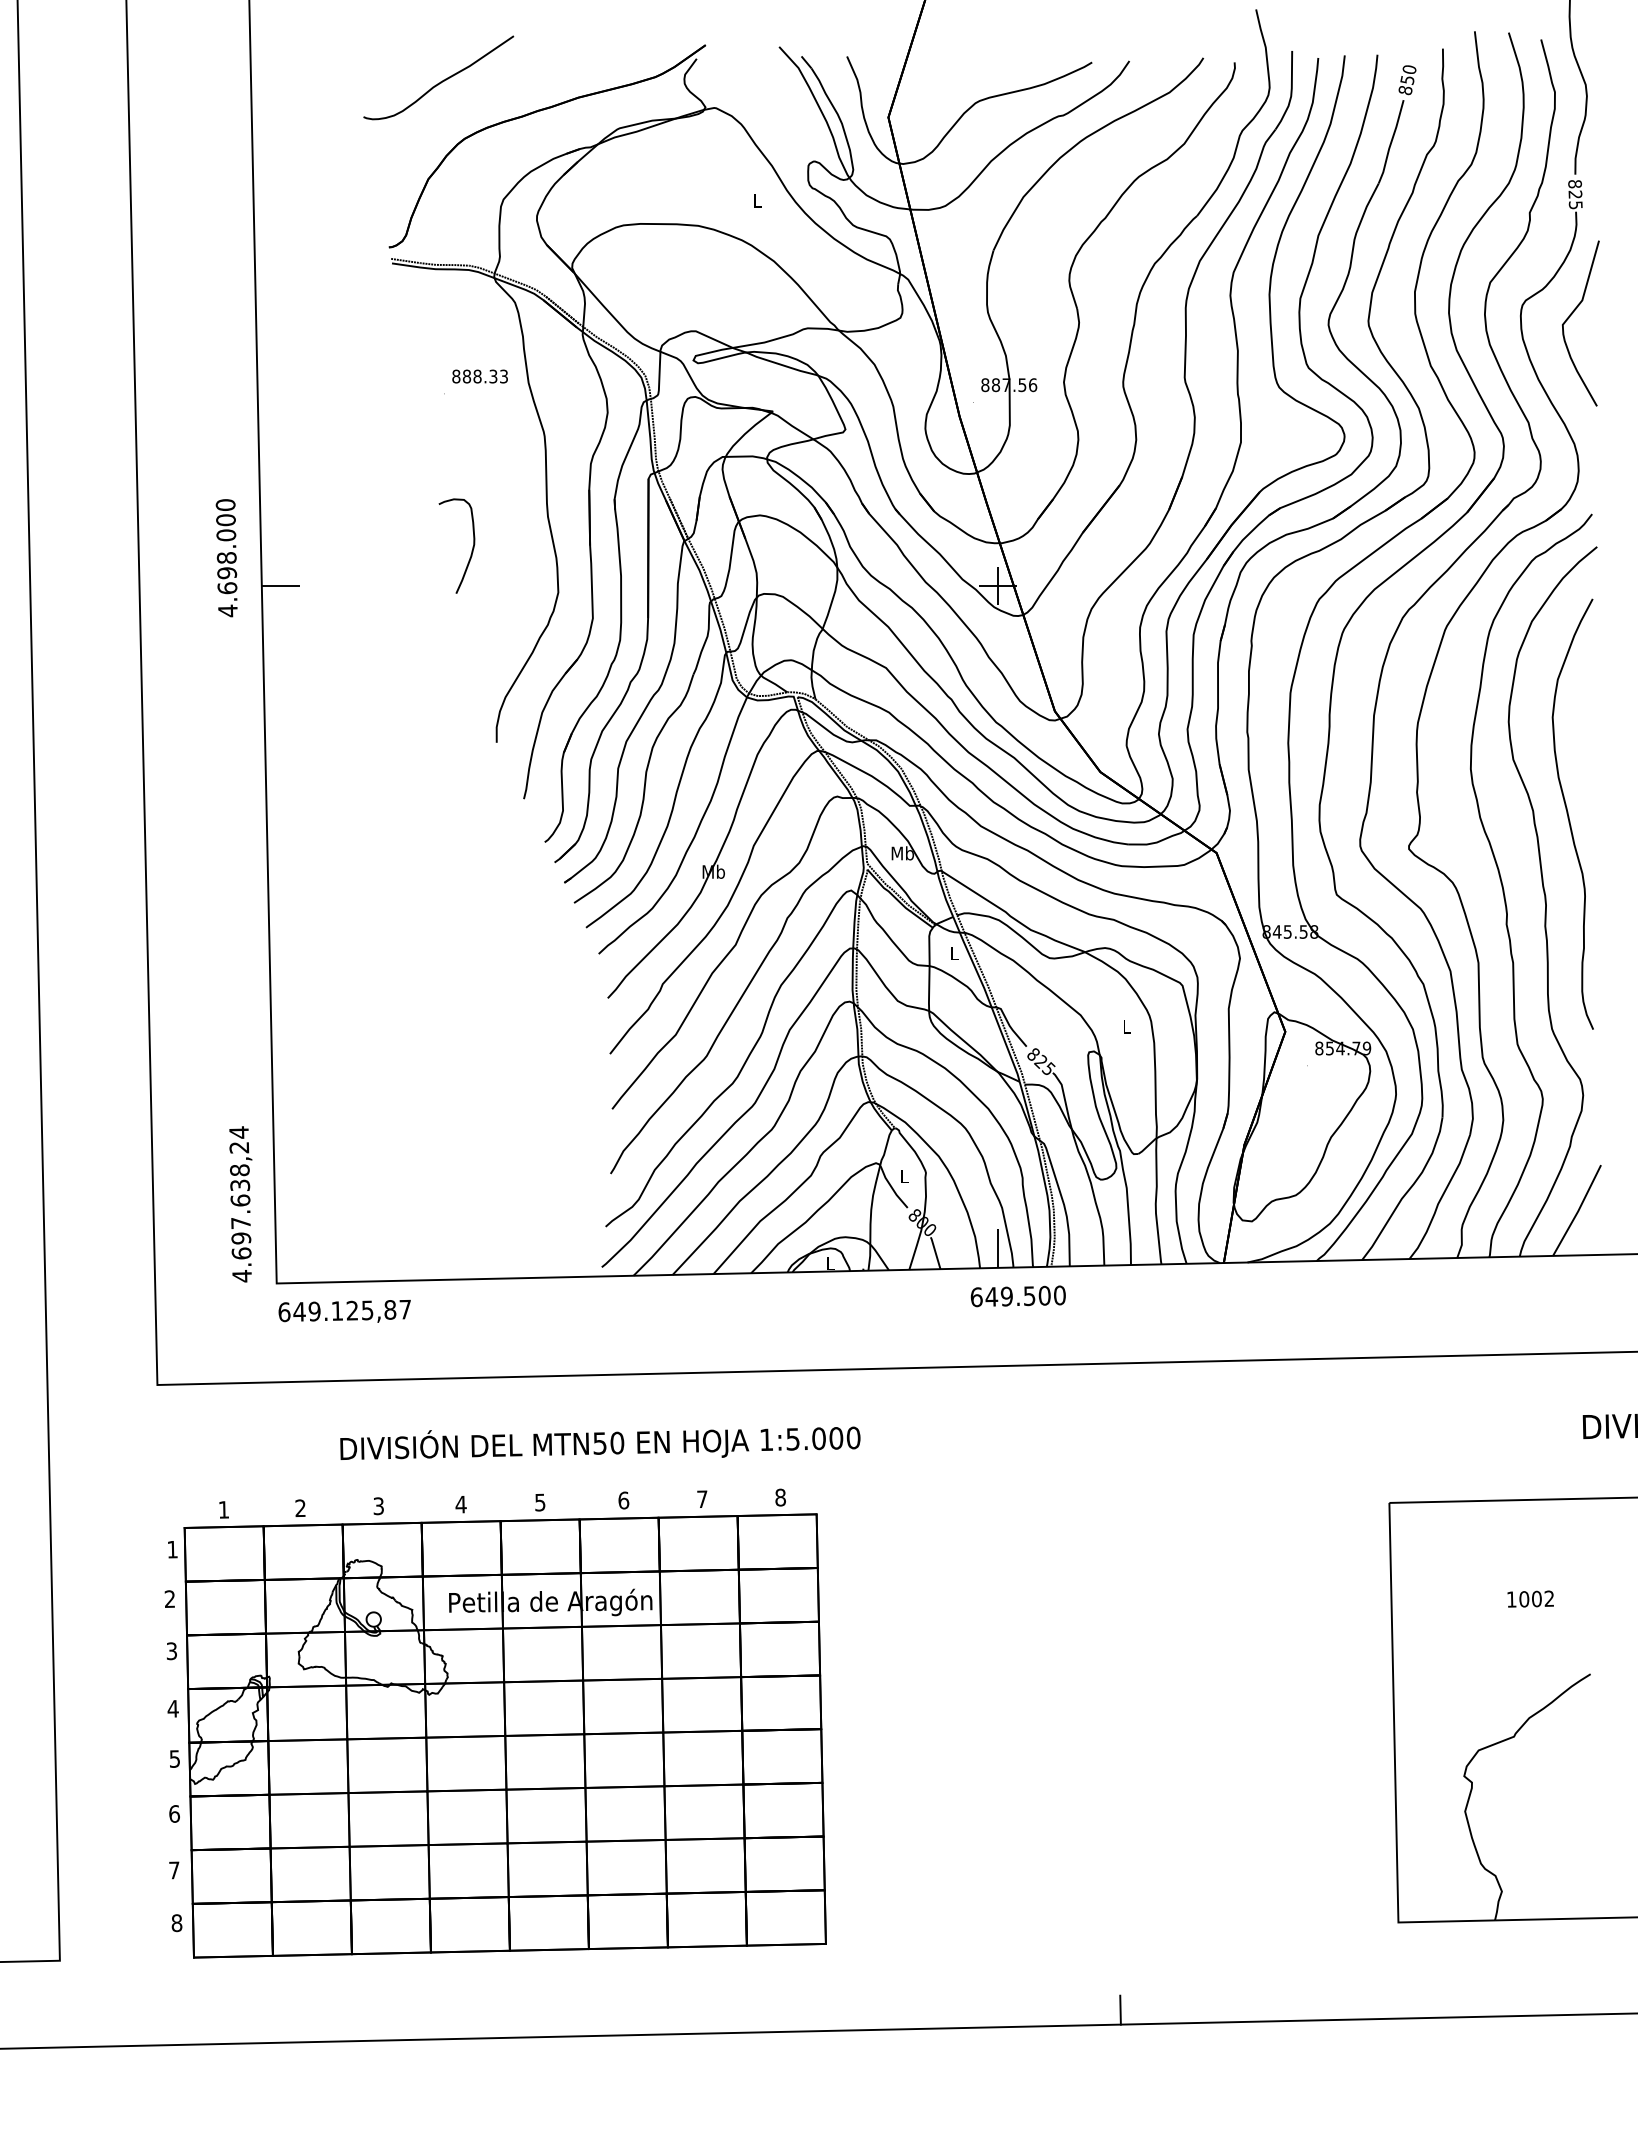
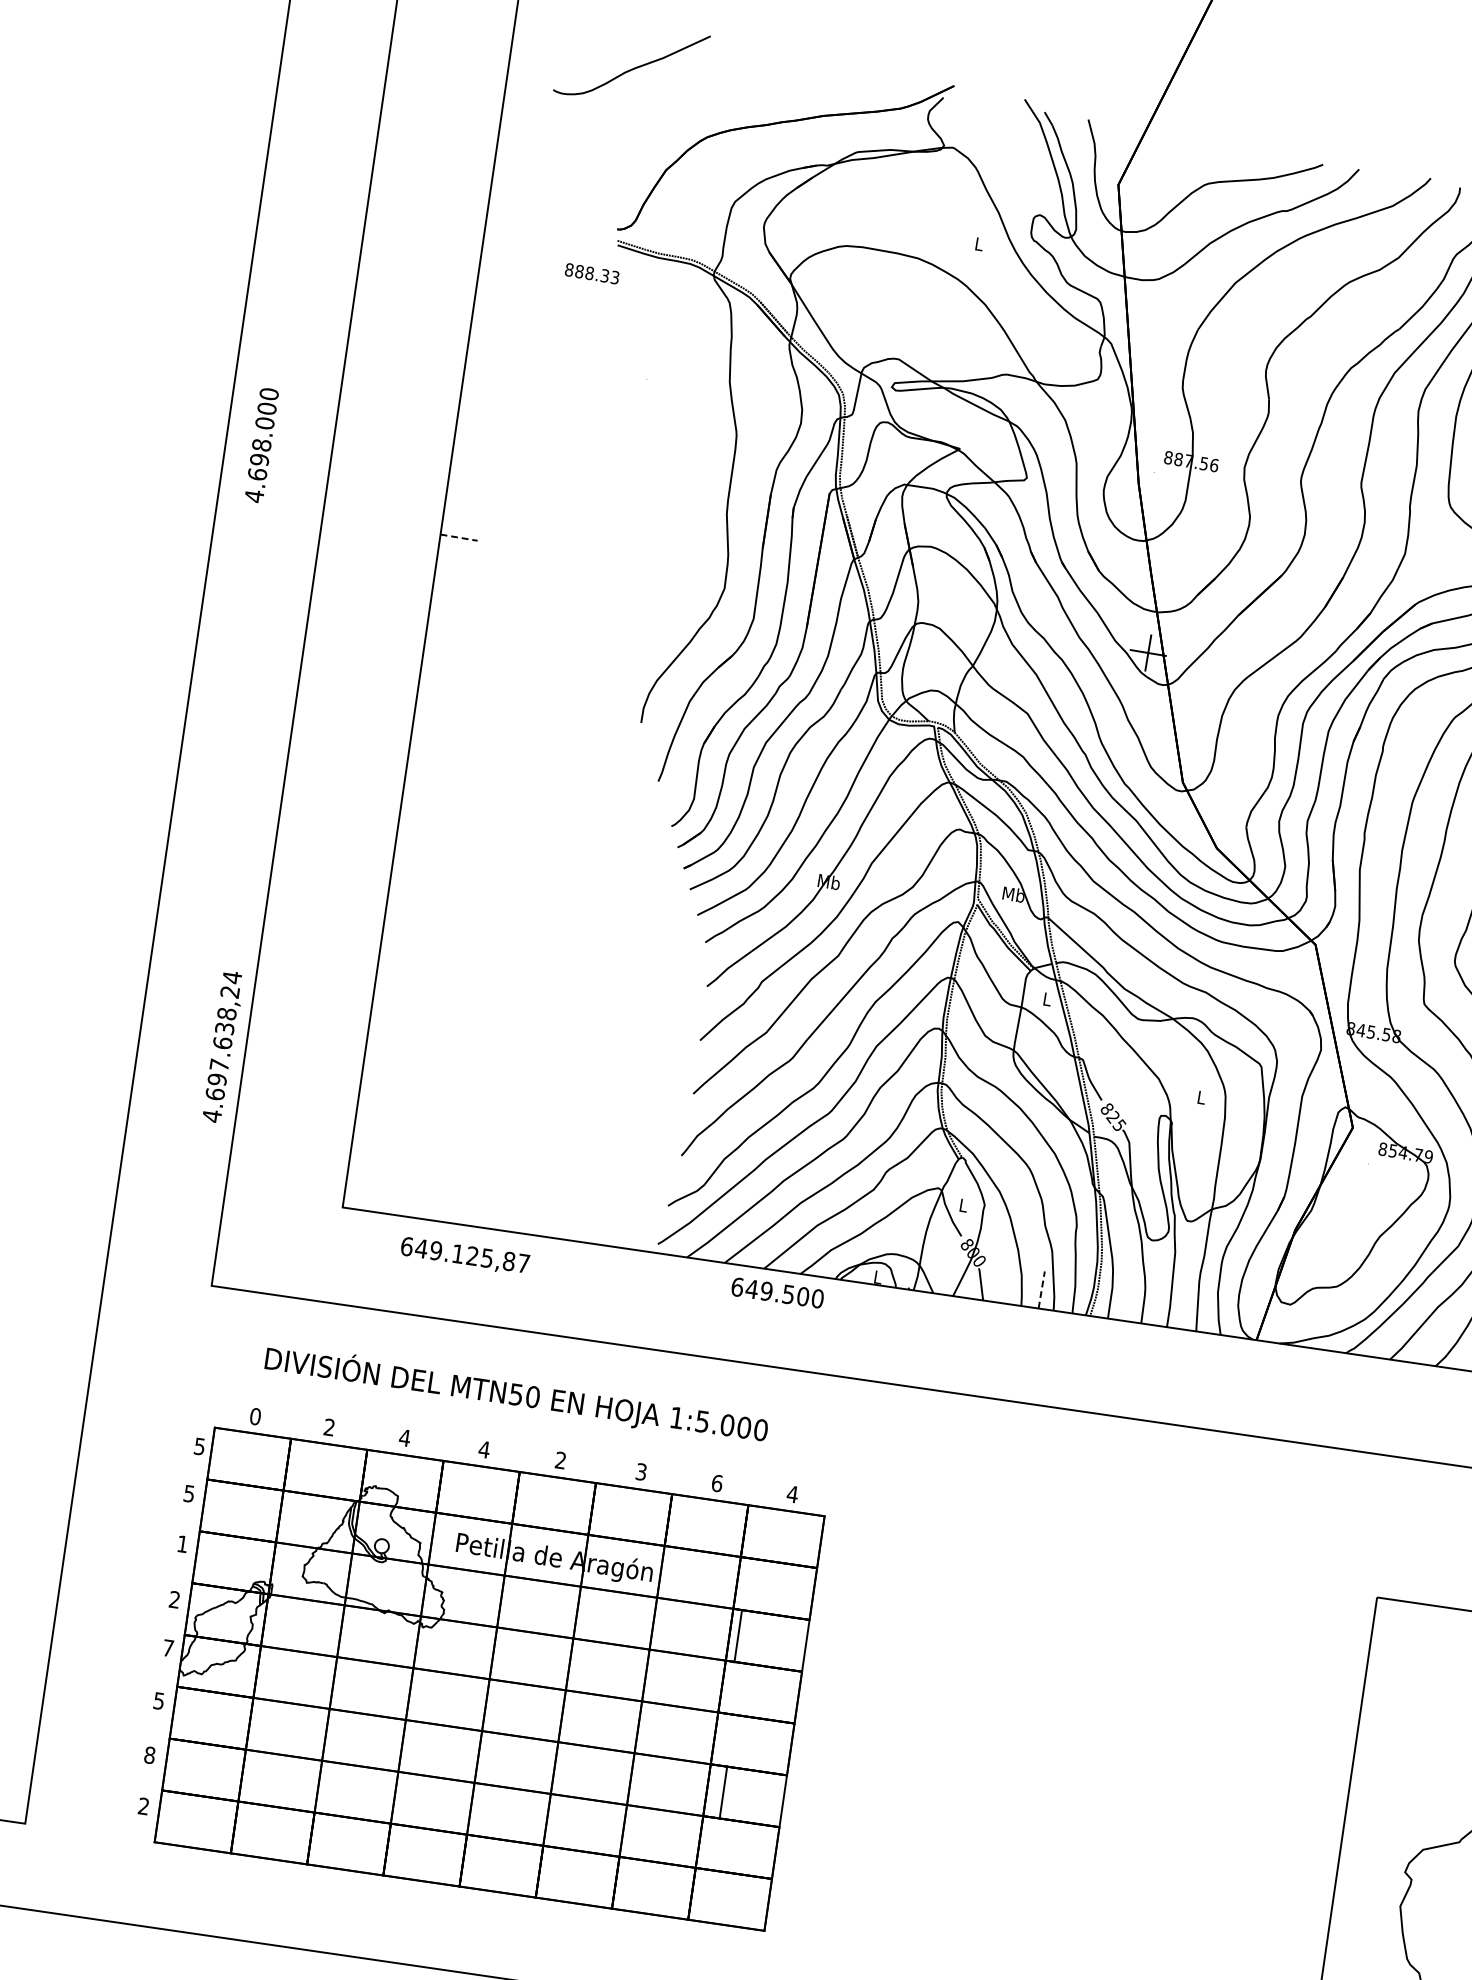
curve: (440, 81) -> (632, 68), moved
text: (479, 376) -> (591, 273), moved
curve: (471, 550) -> (647, 534), removed
text: (226, 558) -> (261, 445), moved
line: (281, 586) -> (459, 538), solid -> dashed
text: (240, 1204) -> (222, 1046), moved
line: (997, 1248) -> (1041, 1289), solid -> dashed
text: (1017, 1296) -> (776, 1292), moved
text: (344, 1311) -> (464, 1255), moved
text: (600, 1442) -> (516, 1393), moved
text: (780, 1497) -> (792, 1494), 8 -> 4
text: (702, 1499) -> (717, 1483), 7 -> 6
text: (623, 1500) -> (641, 1471), 6 -> 3
text: (540, 1502) -> (561, 1460), 5 -> 2
text: (378, 1506) -> (404, 1438), 3 -> 4
text: (223, 1509) -> (255, 1416), 1 -> 0
text: (172, 1549) -> (199, 1446), 1 -> 5
text: (169, 1599) -> (188, 1494), 2 -> 5
line: (819, 1648) -> (738, 1636), moved
text: (171, 1651) -> (182, 1544), 3 -> 1
text: (172, 1708) -> (174, 1599), 4 -> 2
text: (174, 1758) -> (167, 1647), 5 -> 7
line: (822, 1809) -> (723, 1791), moved
text: (174, 1813) -> (159, 1700), 6 -> 5
text: (174, 1870) -> (149, 1755), 7 -> 8
text: (176, 1923) -> (143, 1806), 8 -> 2

